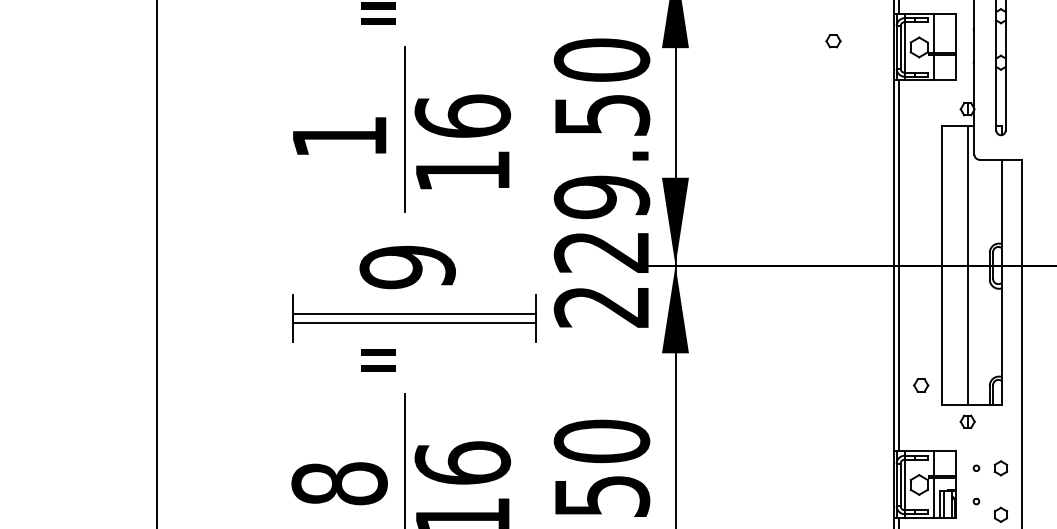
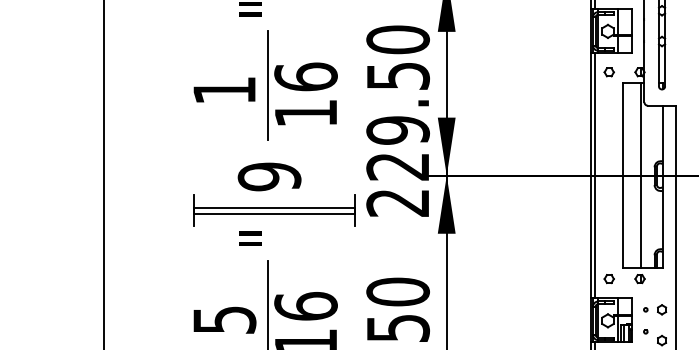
part: (832, 41) -> (608, 72), moved
part: (920, 386) -> (608, 279), moved
text: (339, 482) -> (224, 319), 8 -> 5

